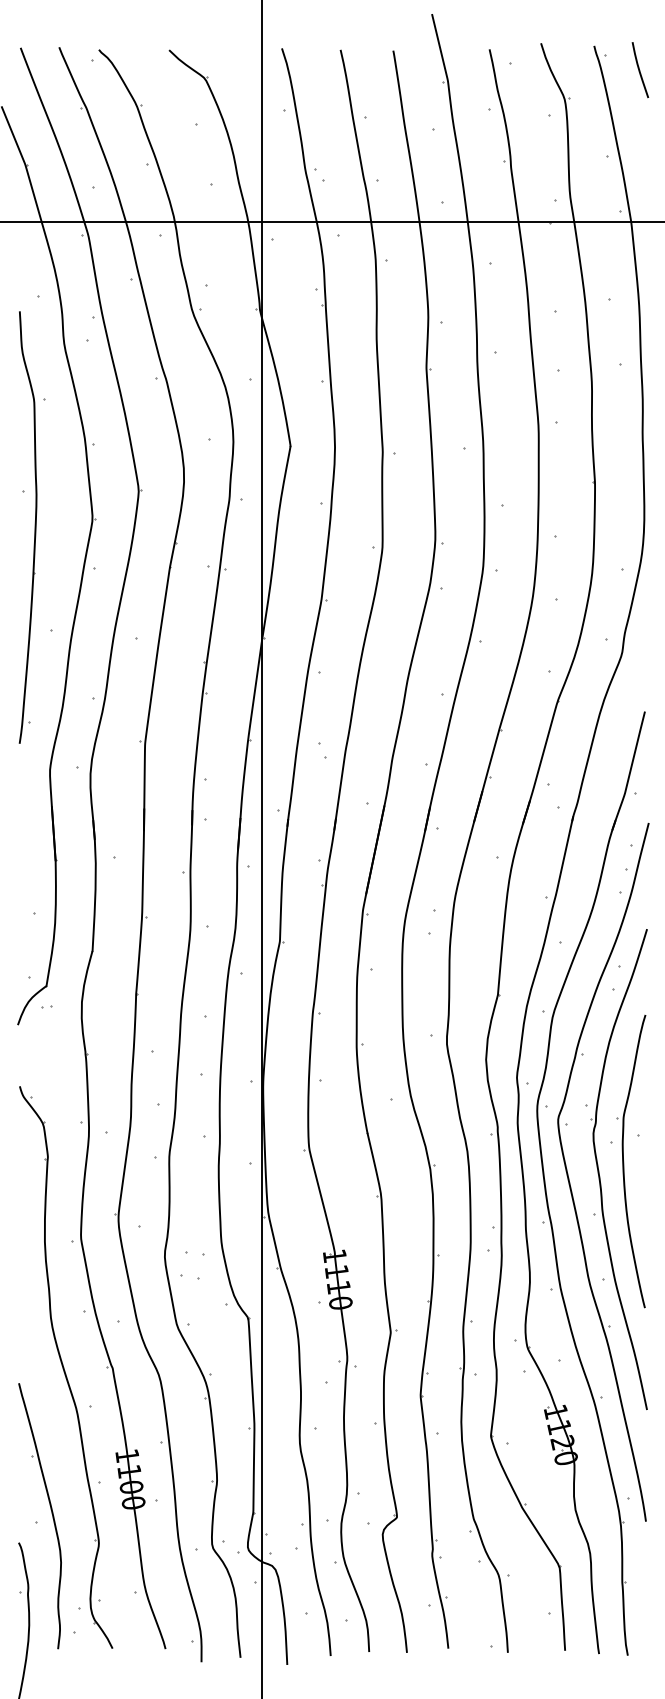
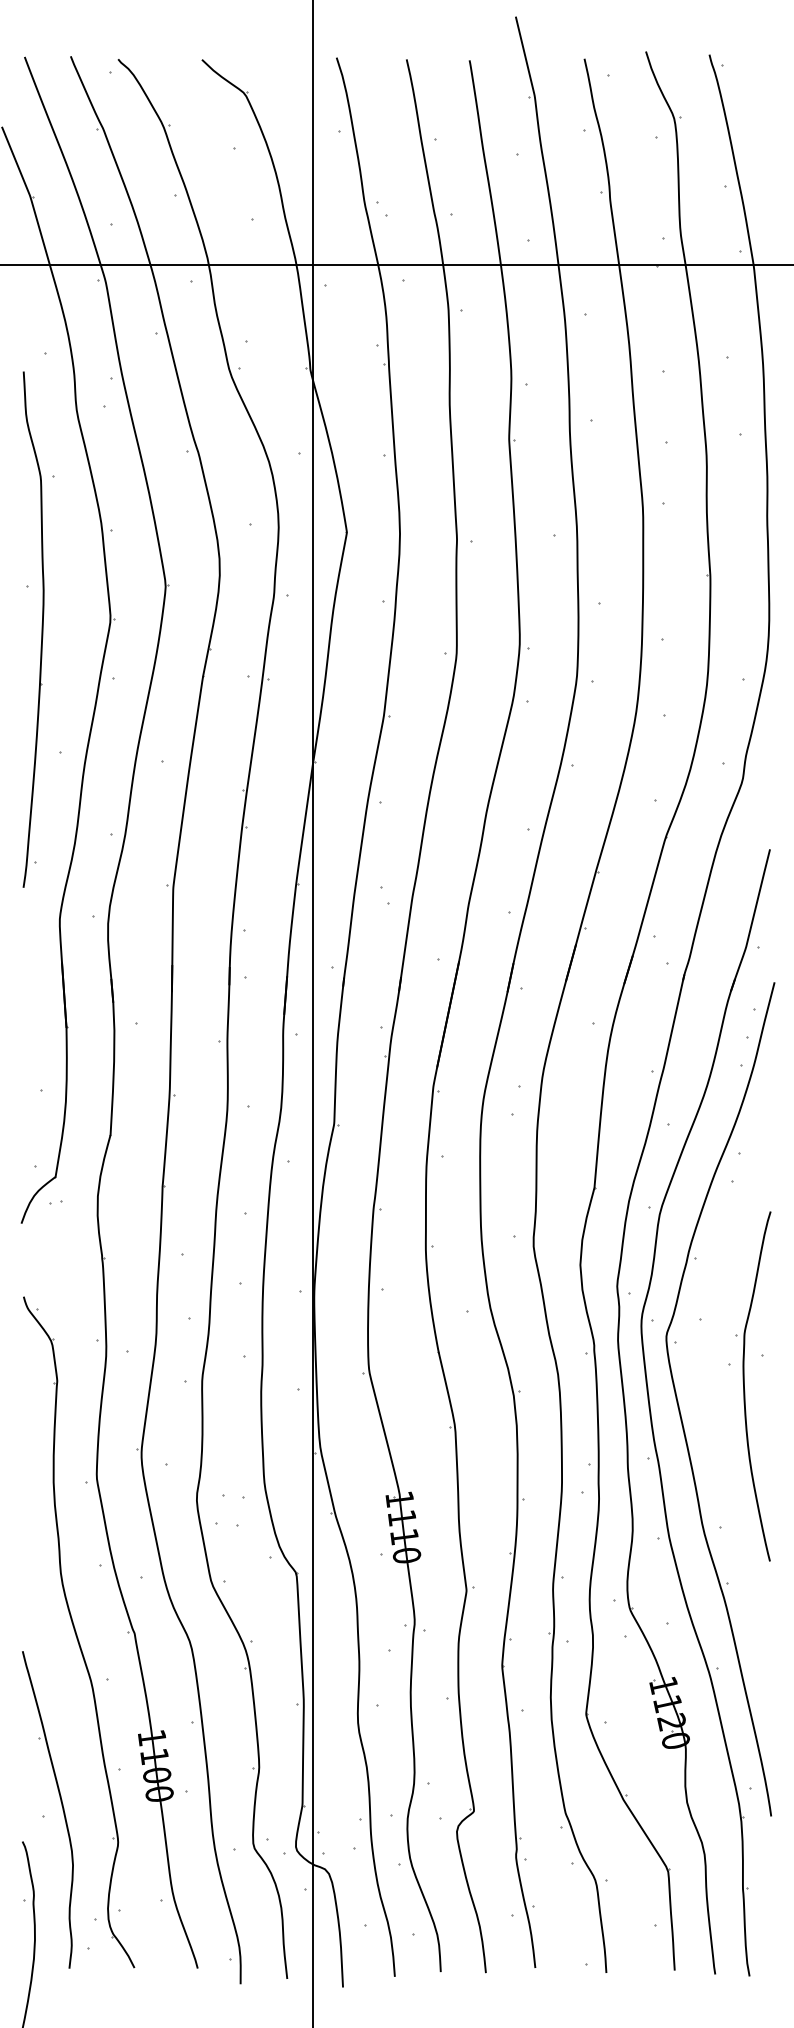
curve: (640, 70) -> (764, 84), removed
part: (599, 1170) -> (715, 1397), removed

